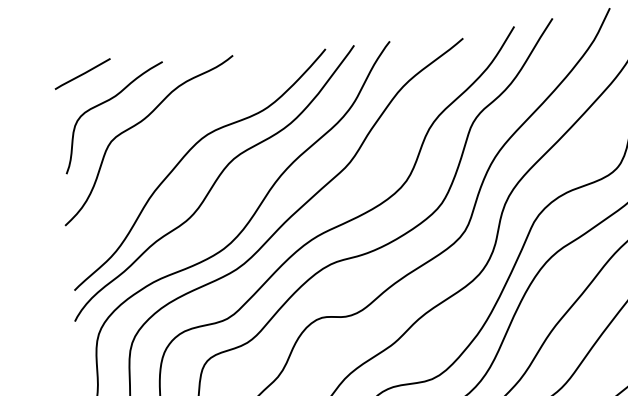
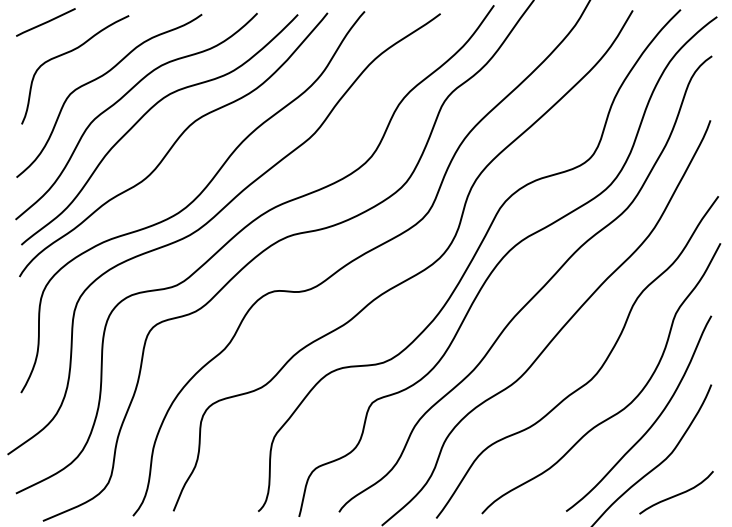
curve: (160, 144) -> (120, 100), added

